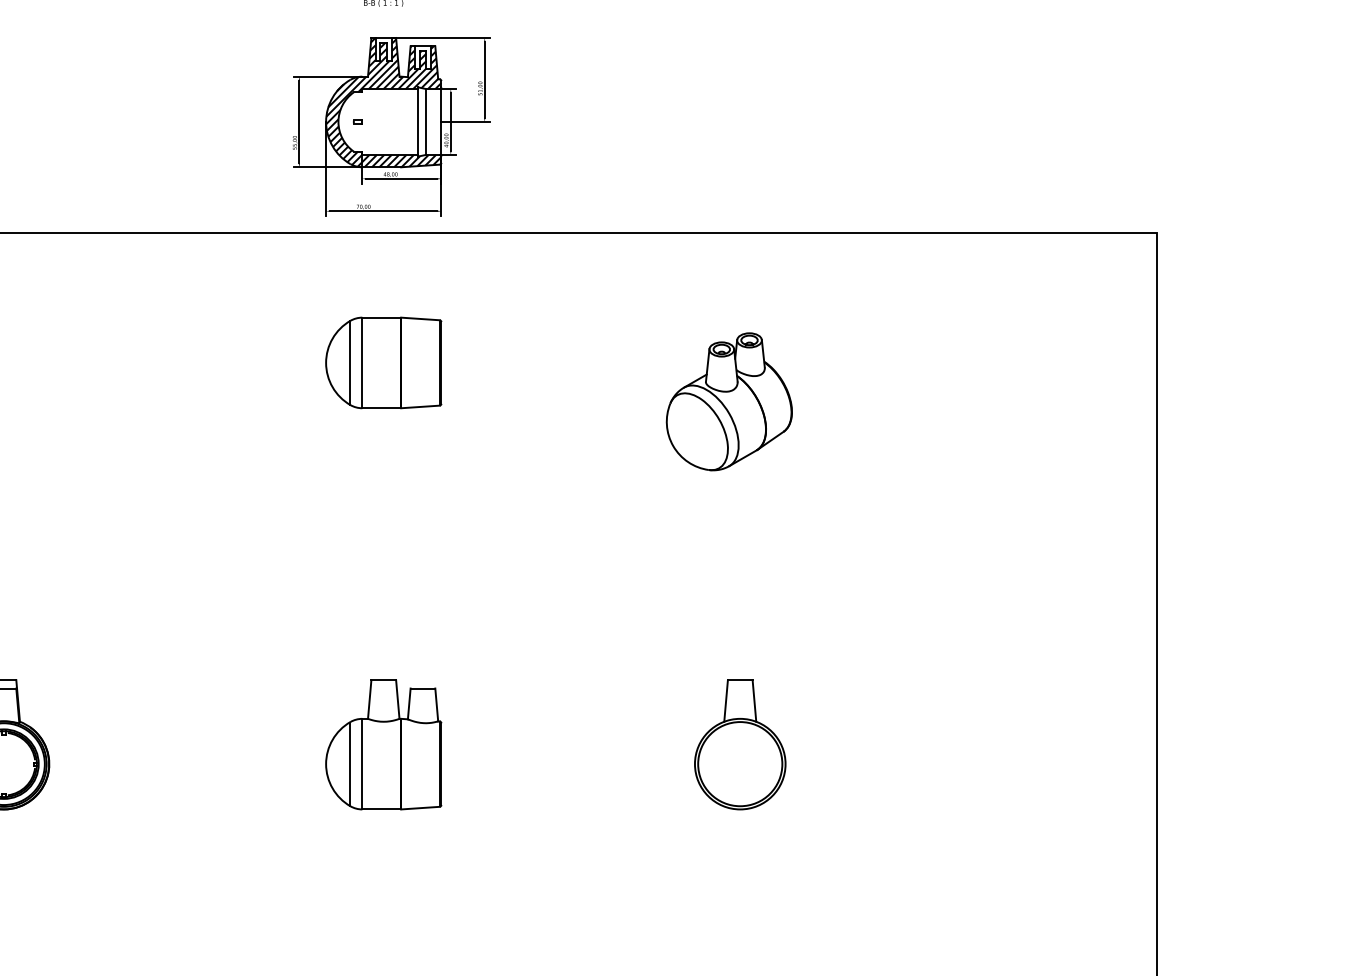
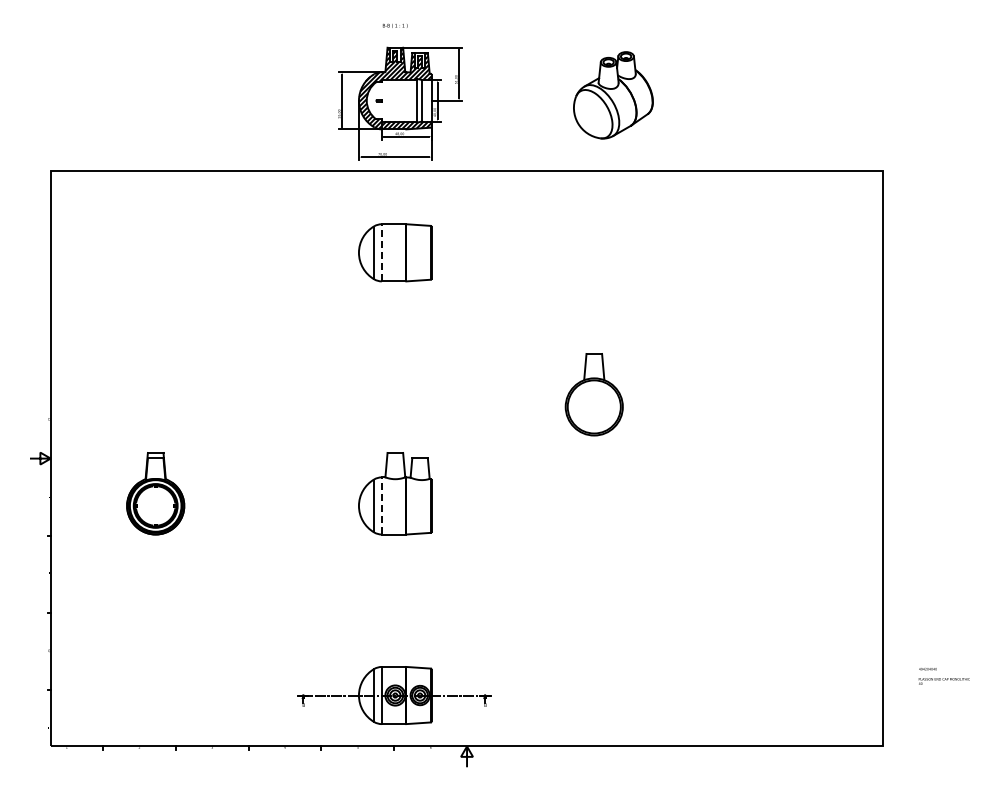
line: (361, 362) -> (381, 252), solid -> dashed
part: (729, 402) -> (613, 95), moved
part: (739, 744) -> (593, 394), moved
line: (361, 763) -> (381, 505), solid -> dashed

